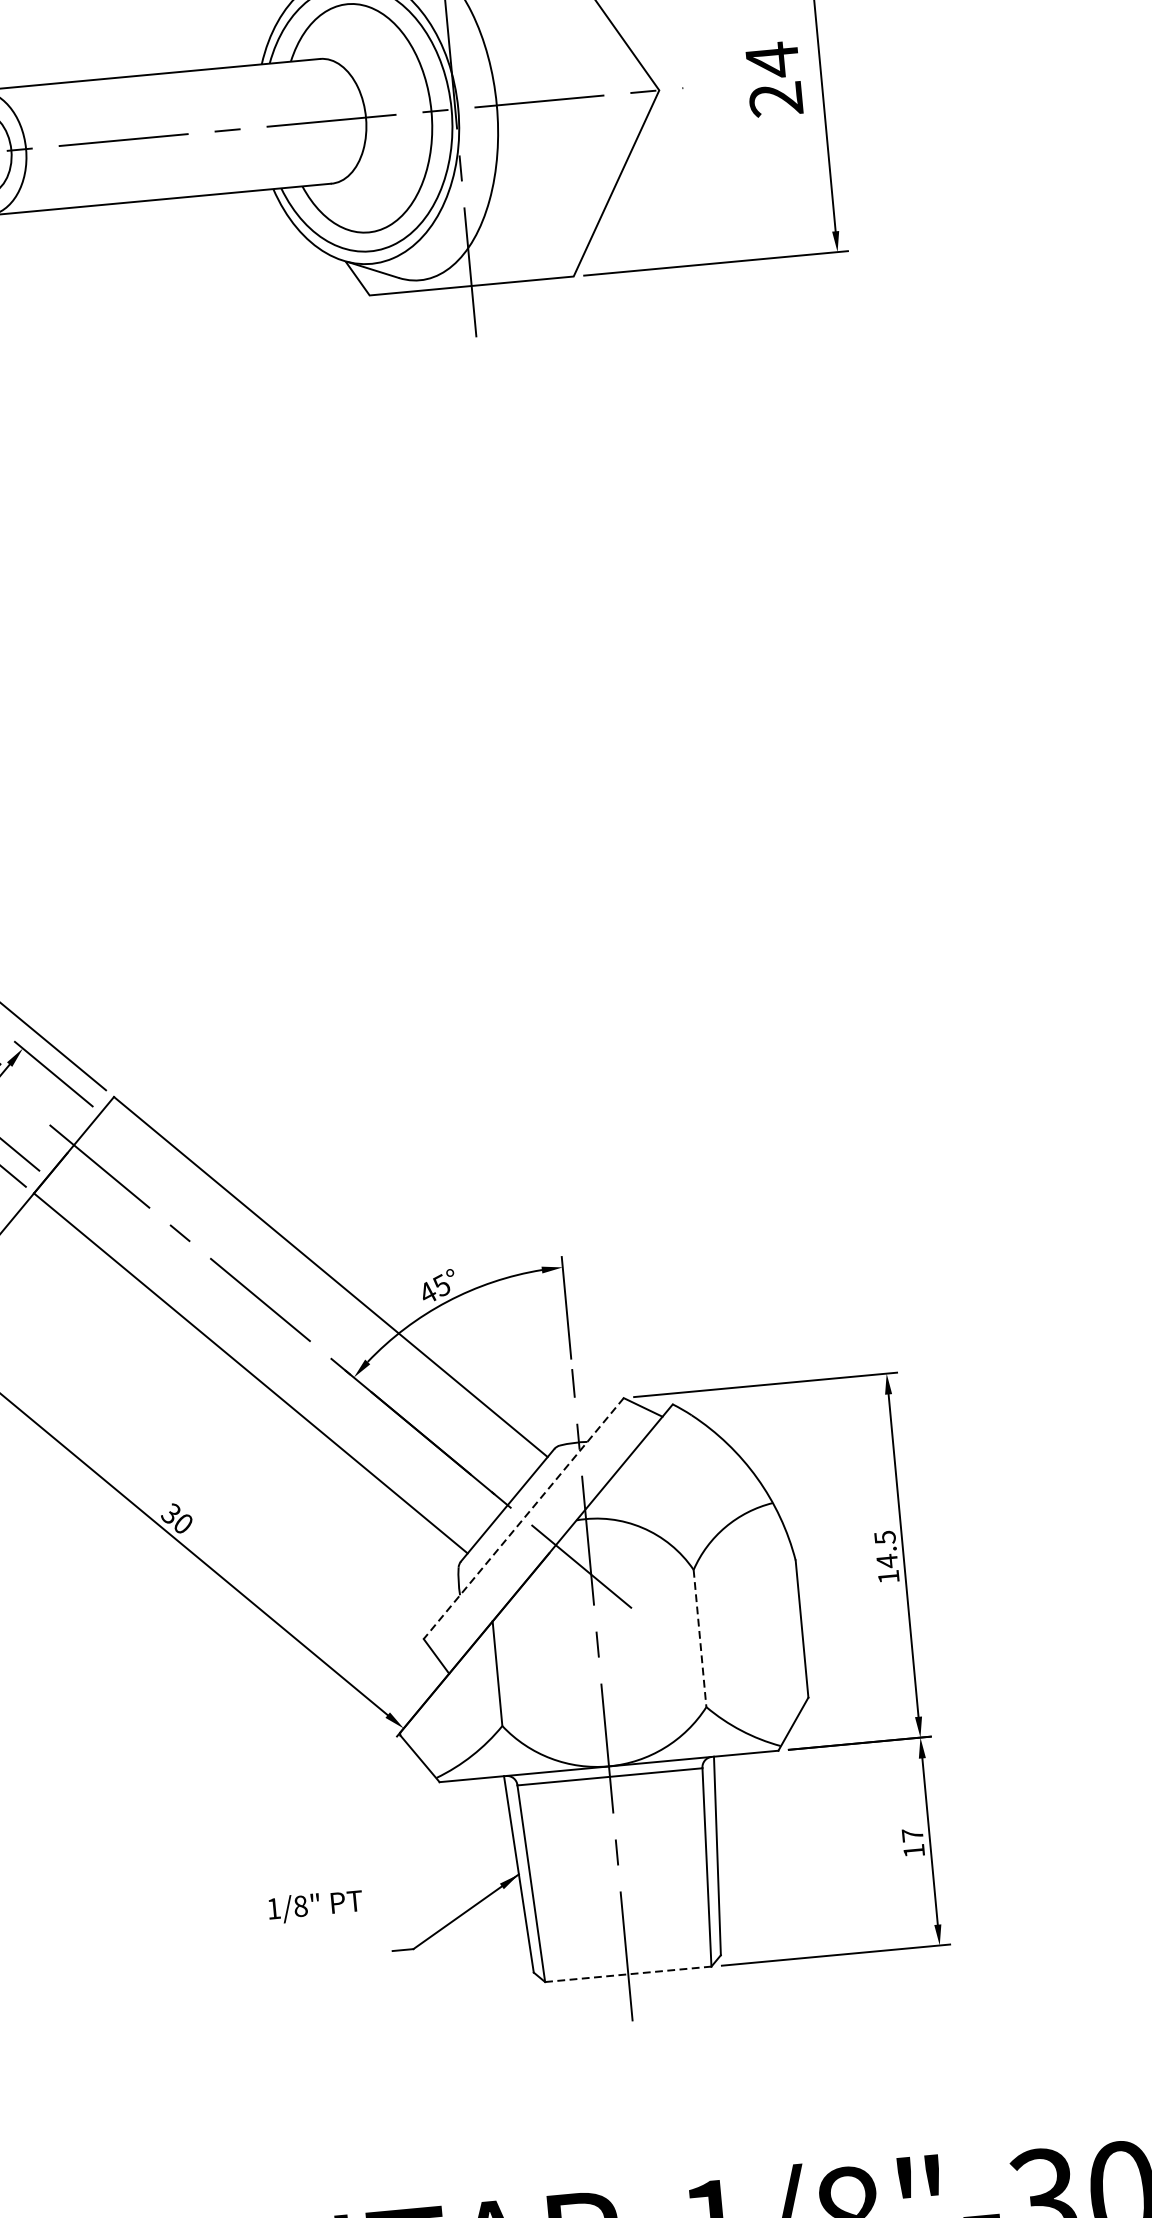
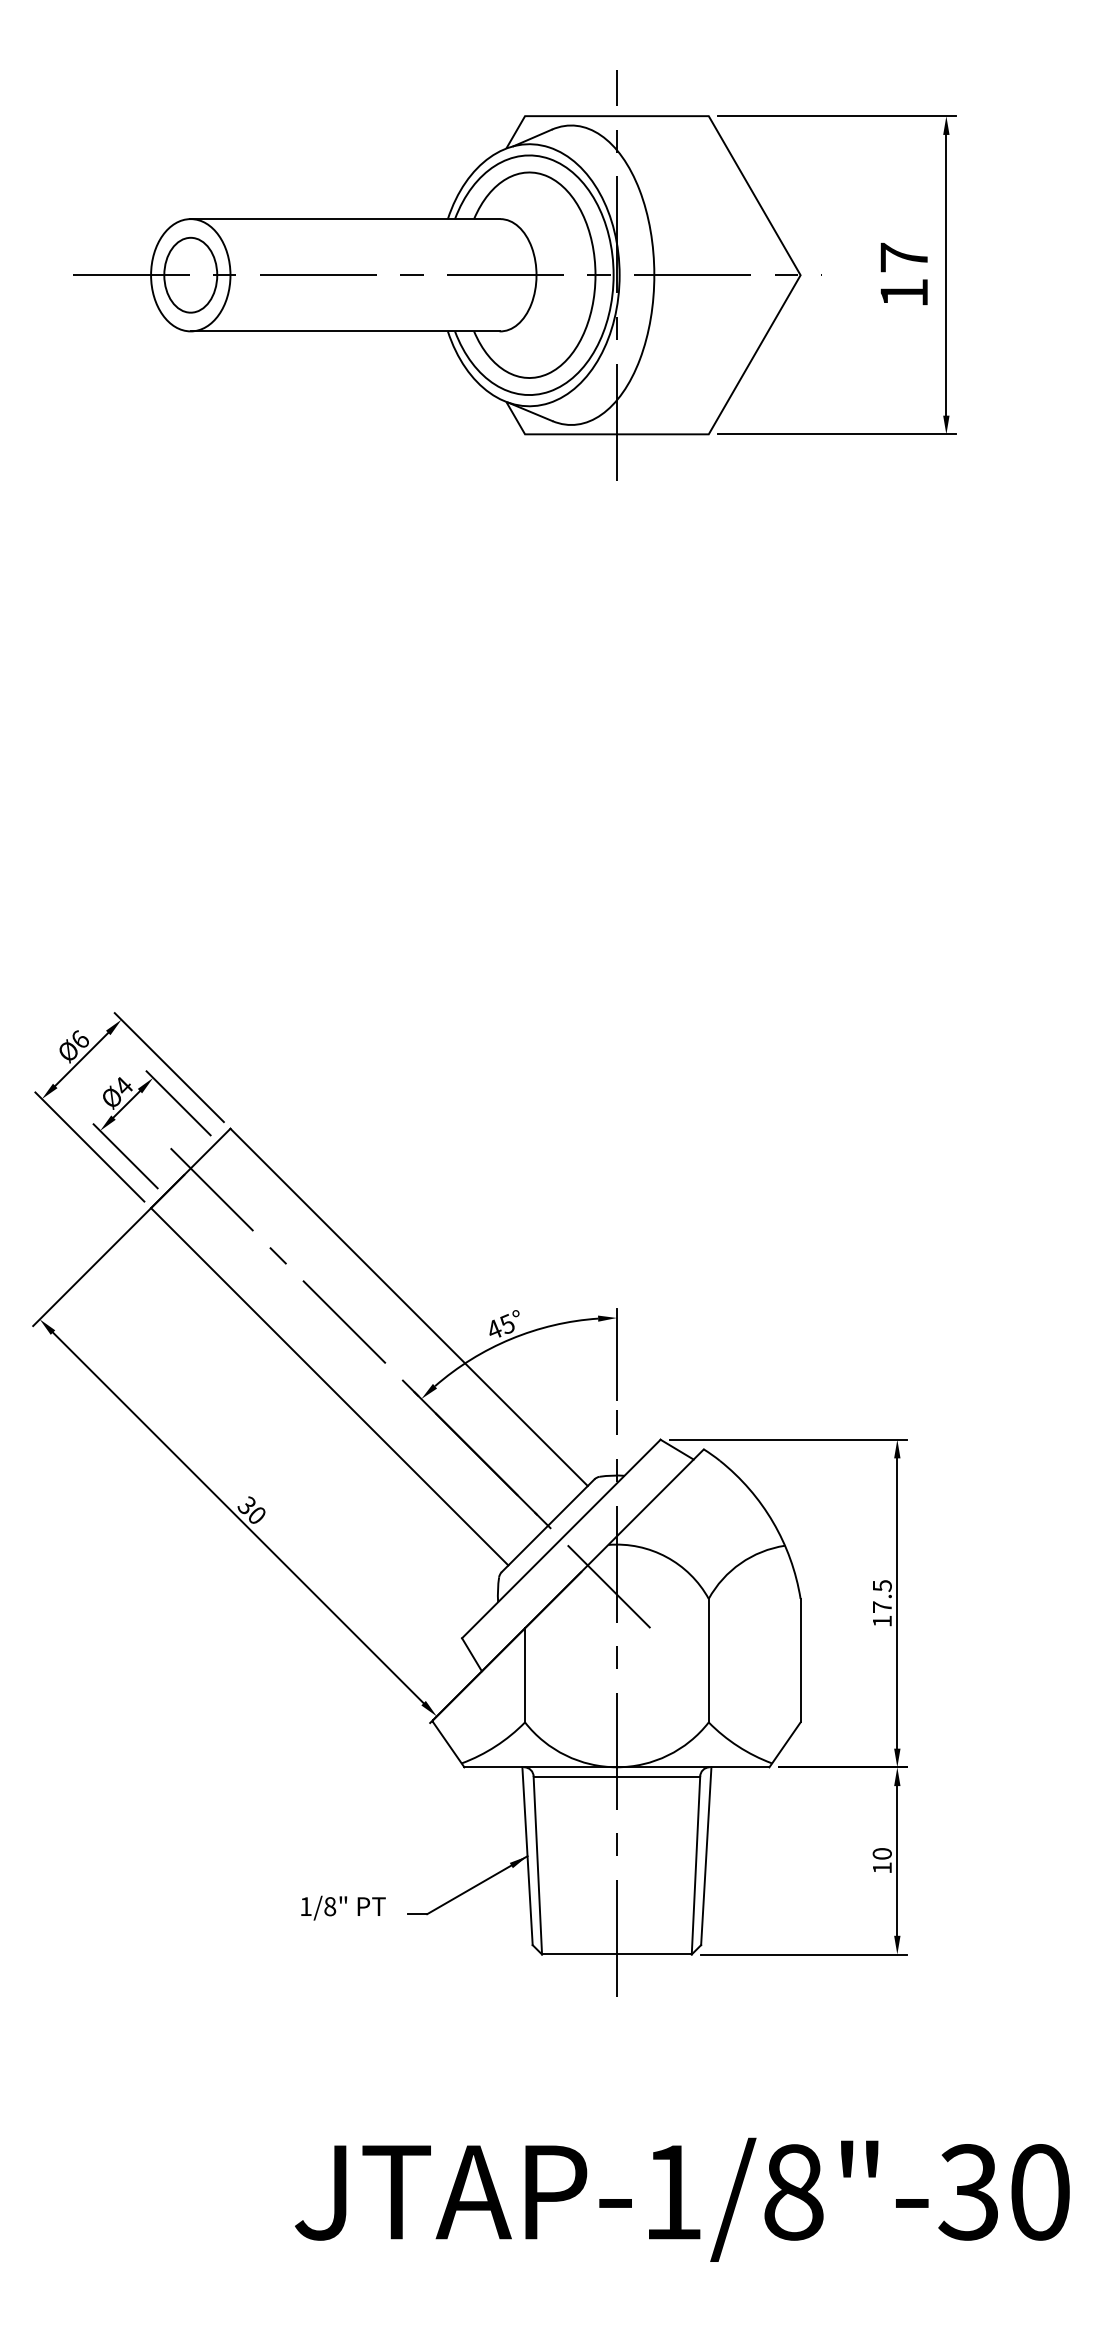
text: (773, 78) -> (903, 274), 24 -> 17
line: (522, 1519) -> (560, 1539), dashed -> solid
text: (887, 1560) -> (882, 1606), 14.5 -> 17.5
line: (699, 1638) -> (708, 1660), dashed -> solid
text: (911, 1834) -> (881, 1853), 17 -> 10
text: (315, 1905) -> (343, 1907), moved
line: (627, 1974) -> (616, 1954), dashed -> solid

